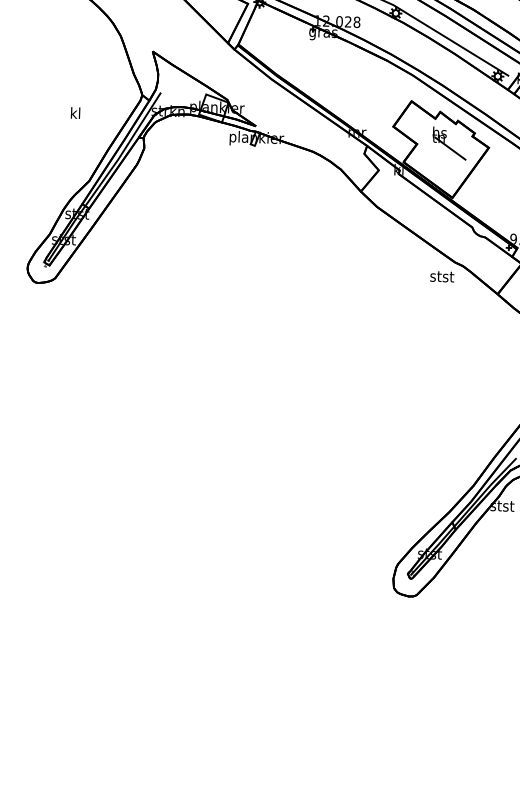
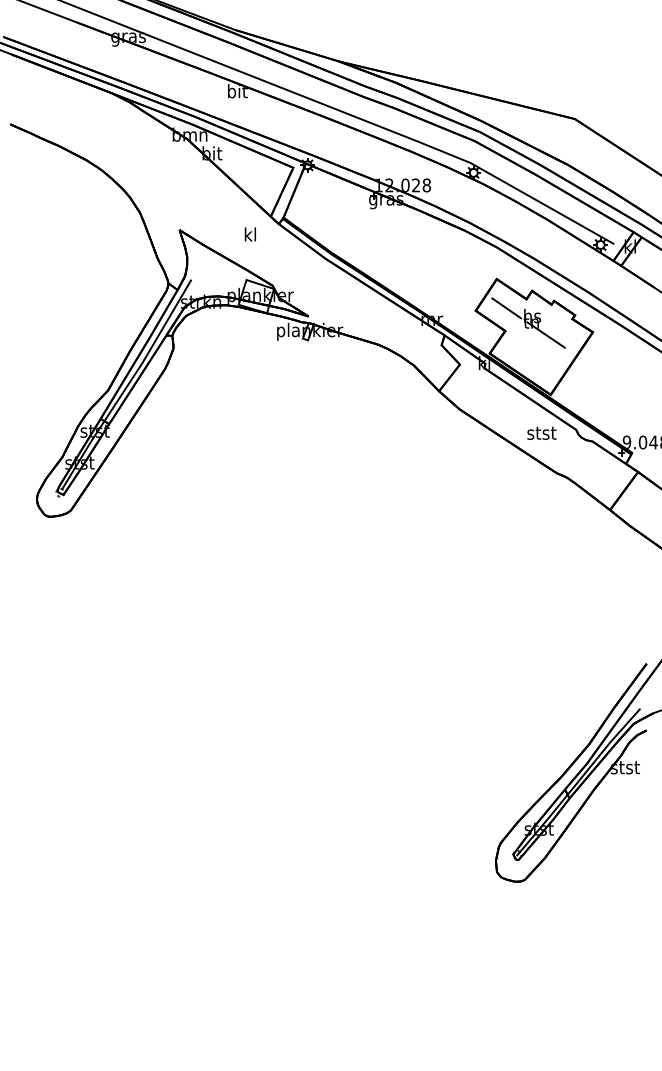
text: (74, 113) -> (249, 234), moved
line: (418, 125) -> (506, 308), added
text: (441, 276) -> (541, 432), moved

